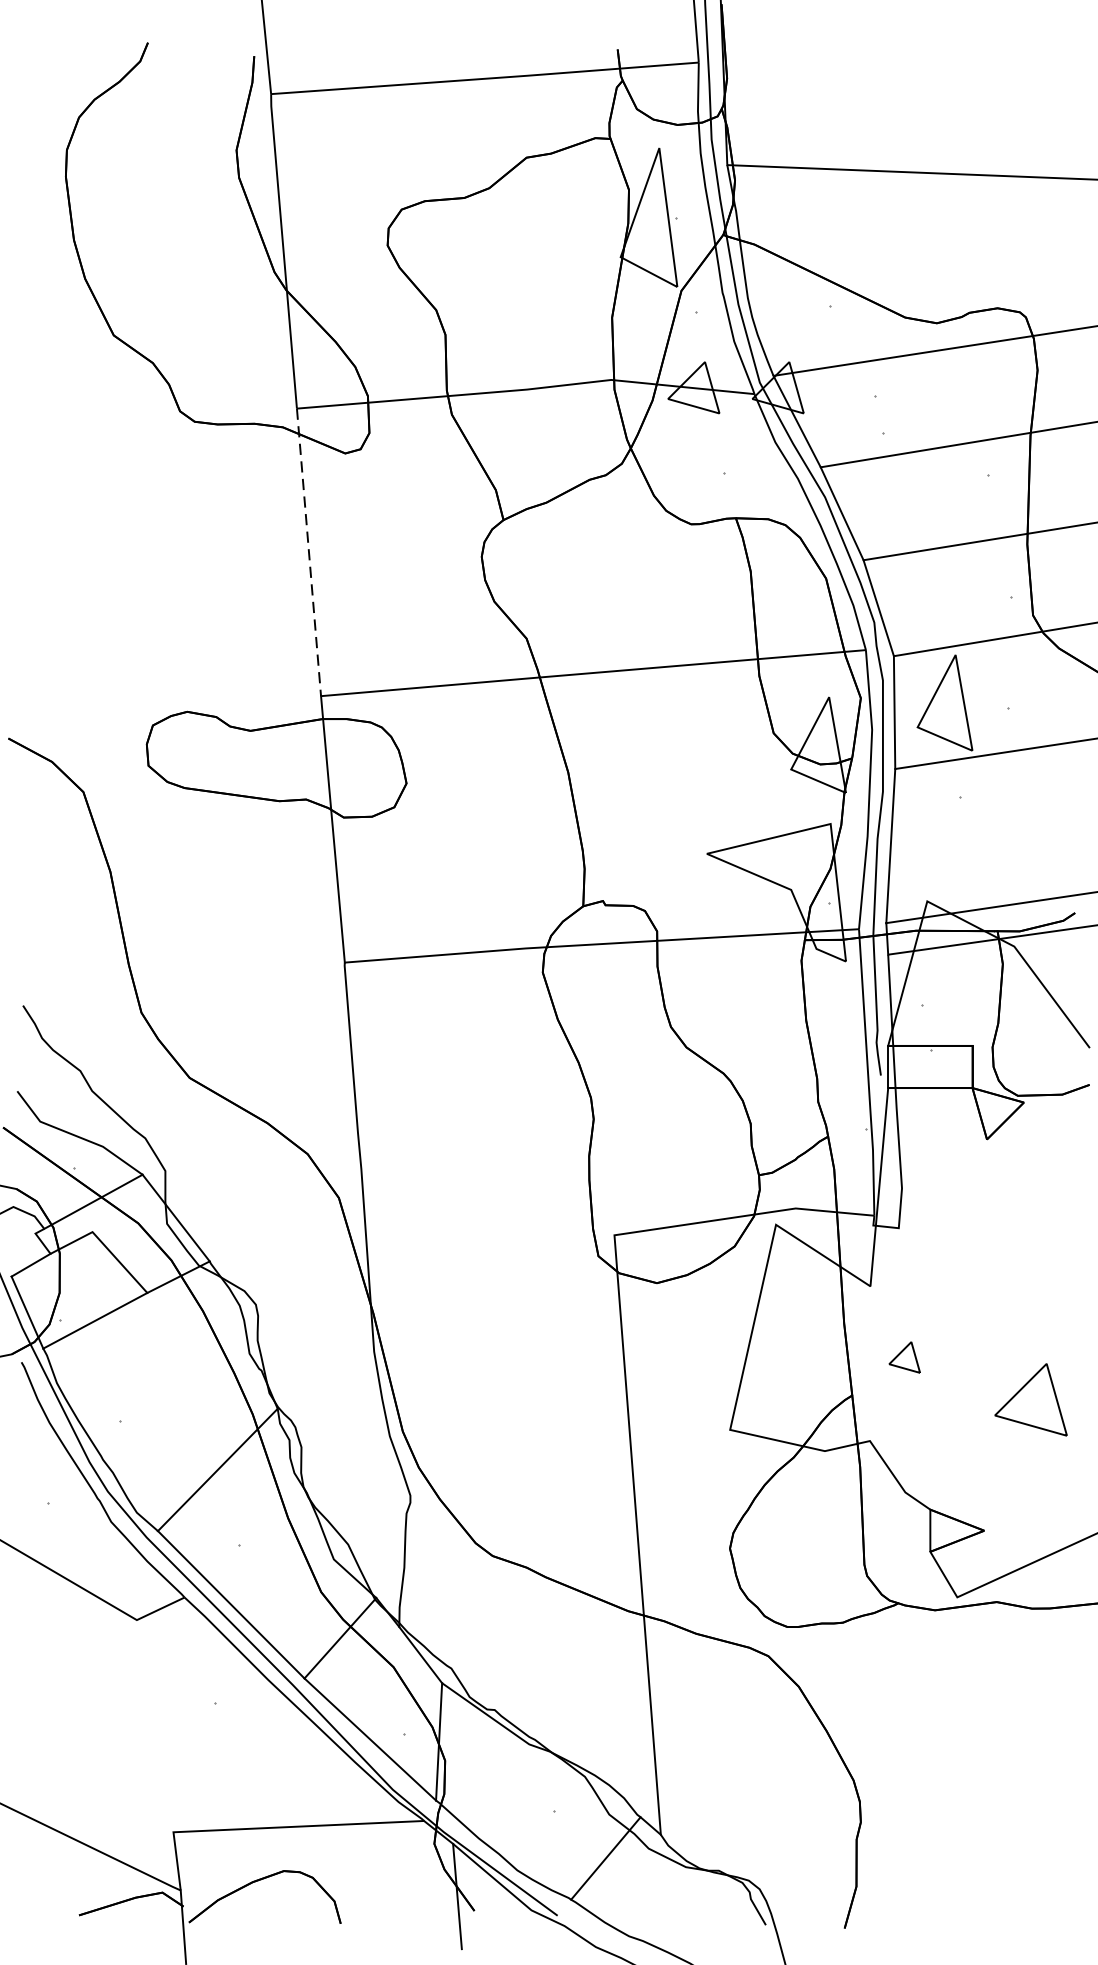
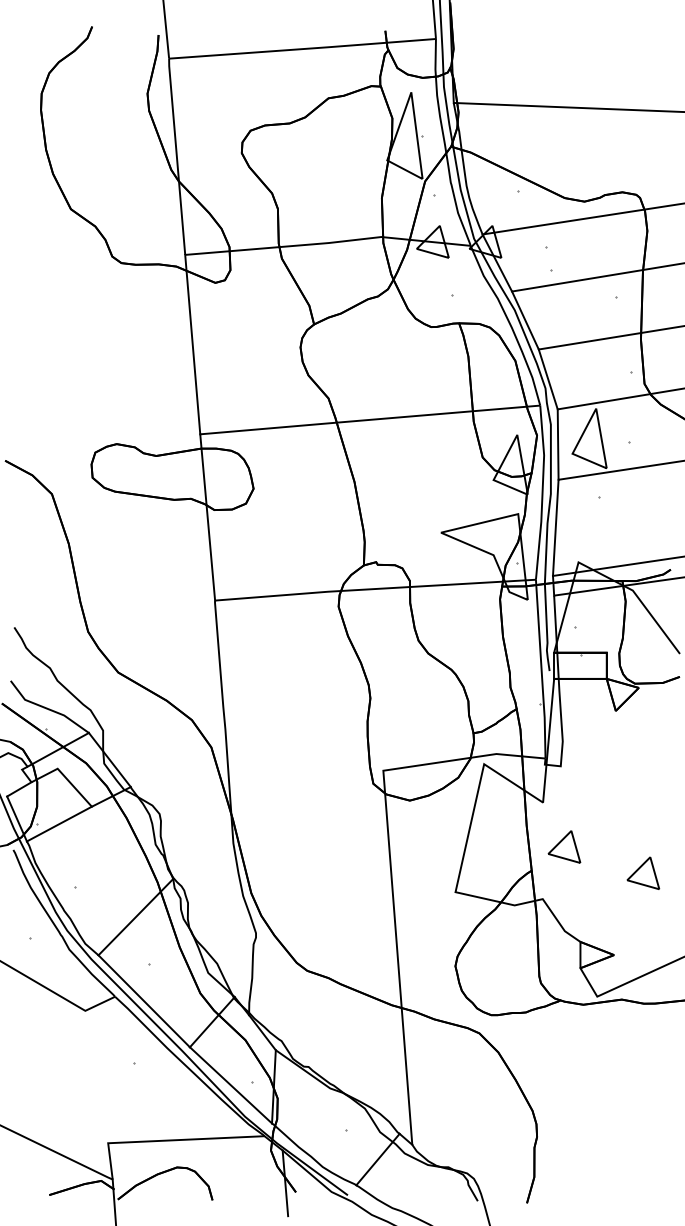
line: (308, 553) -> (192, 345), dashed -> solid
part: (904, 1356) -> (564, 846), size x1.67
part: (1031, 1398) -> (643, 872), size x0.71

